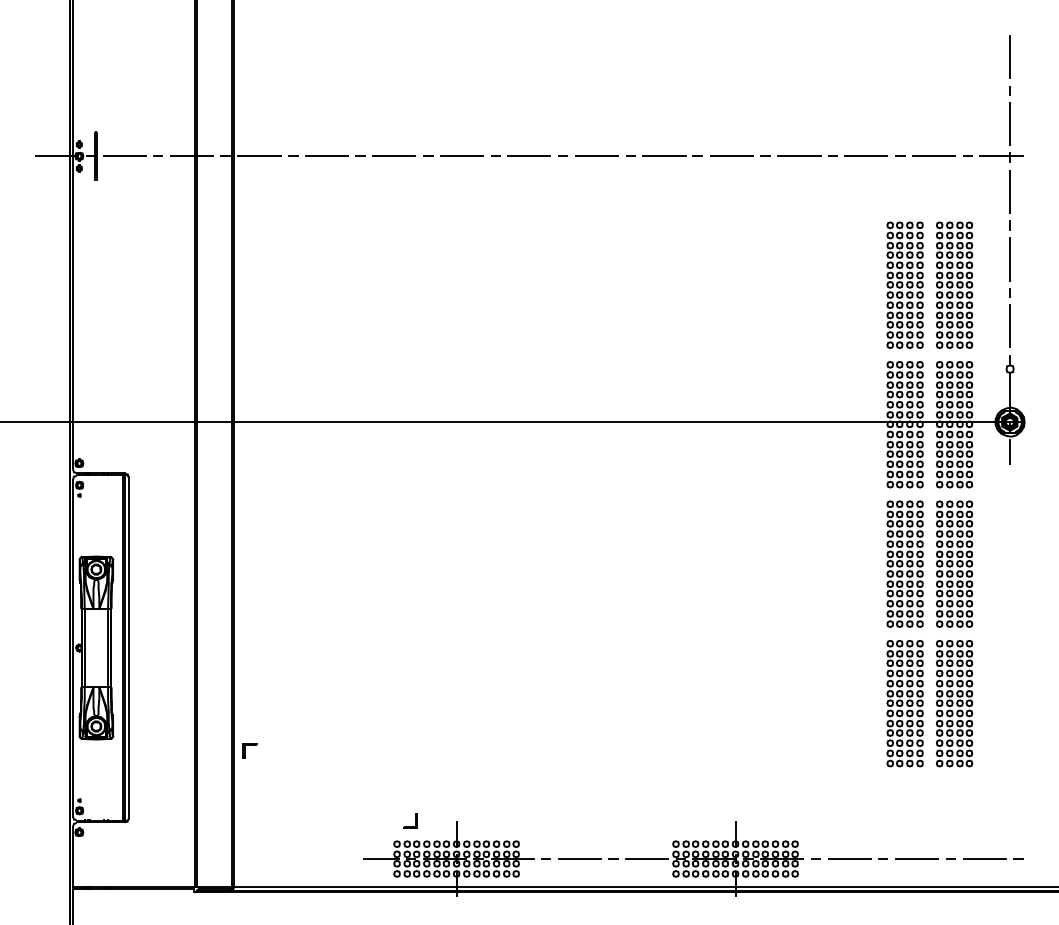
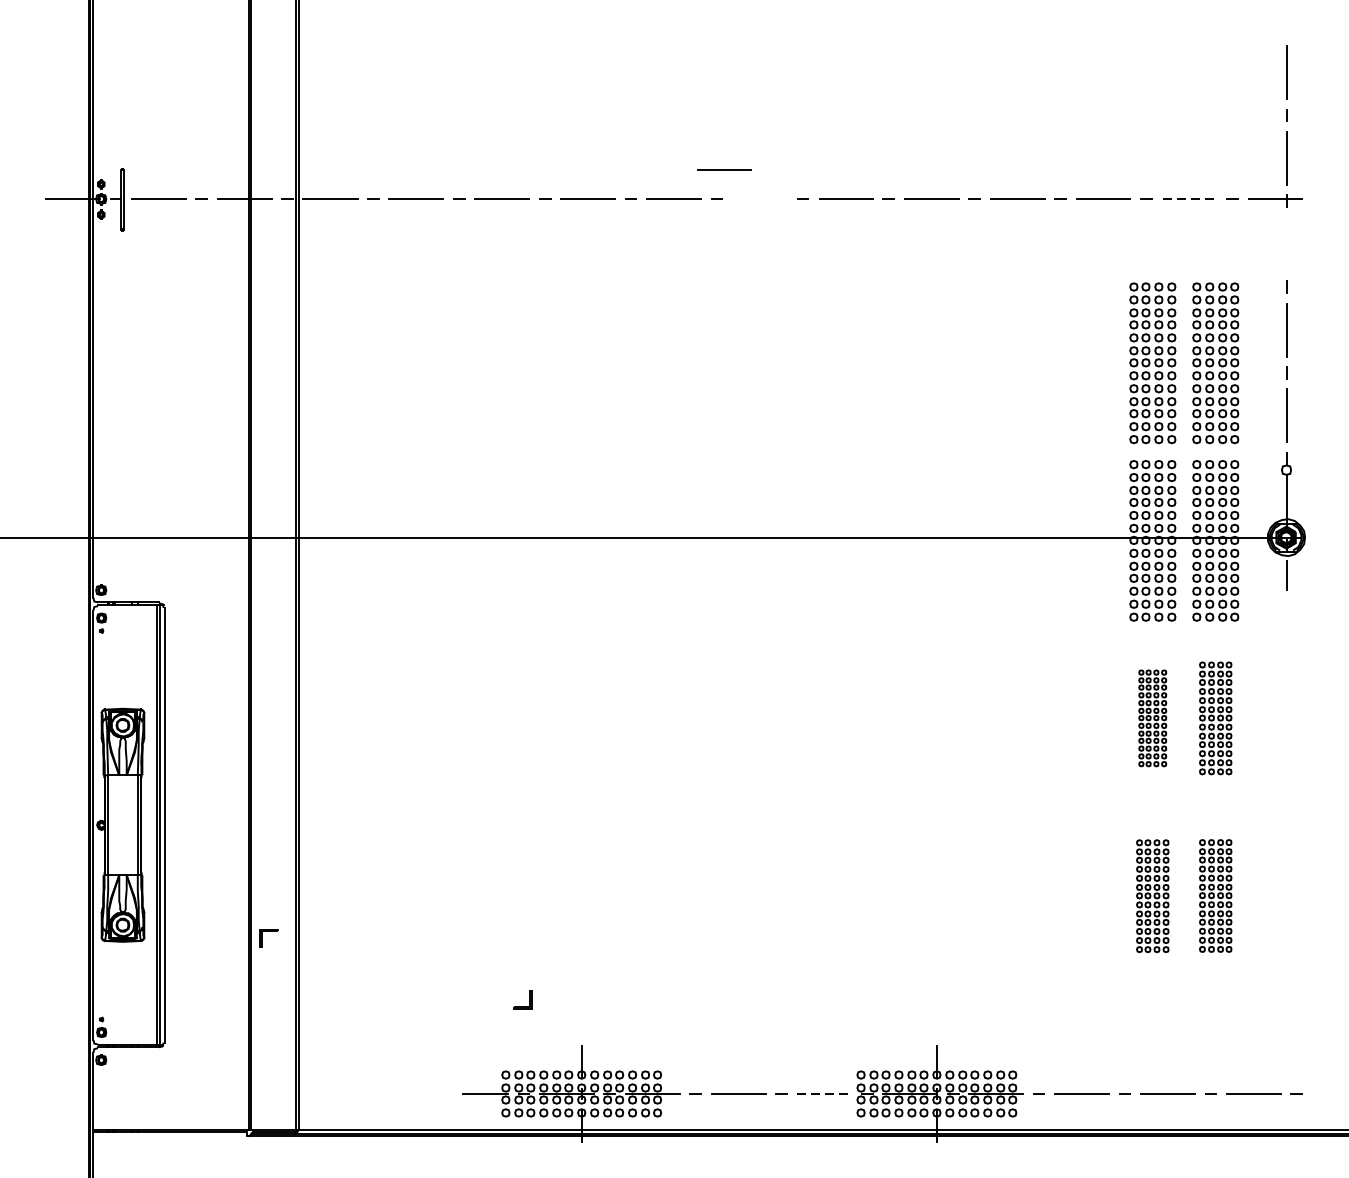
line: (596, 155) -> (724, 168), moved
line: (934, 156) -> (1190, 199), solid -> dashed
line: (1010, 191) -> (1287, 243), removed
part: (904, 563) -> (1152, 717), size x0.6
part: (954, 563) -> (1215, 717), size x0.7
part: (904, 703) -> (1152, 895), size x0.7
part: (954, 703) -> (1215, 895), size x0.7
part: (249, 750) -> (268, 937), moved
part: (410, 820) -> (522, 999), moved
line: (647, 859) -> (824, 1094), solid -> dashed

